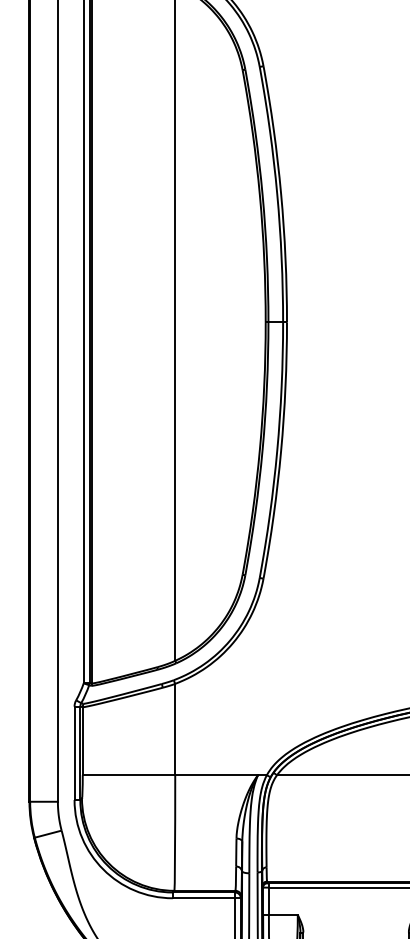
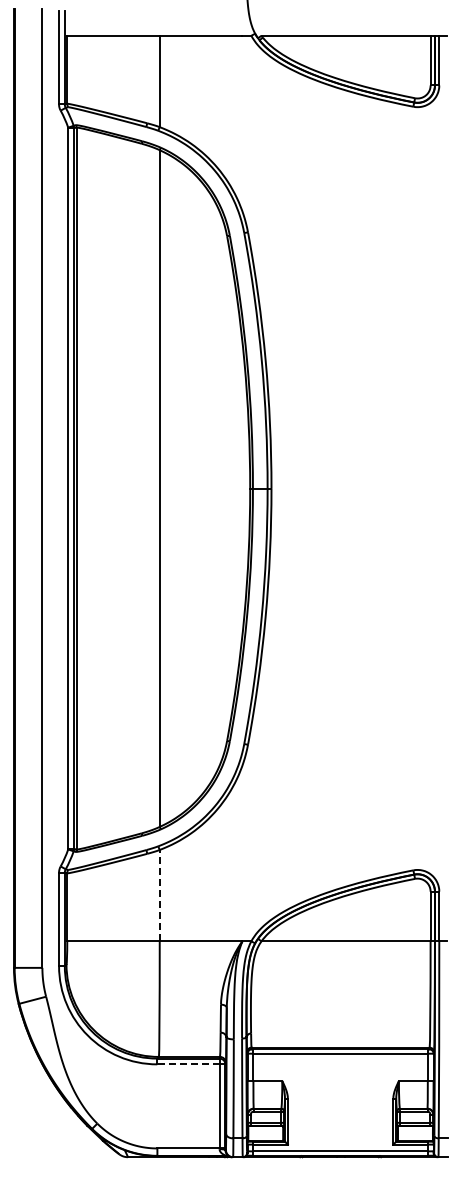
line: (175, 729) -> (159, 895), solid -> dashed
line: (203, 898) -> (187, 1064), solid -> dashed

